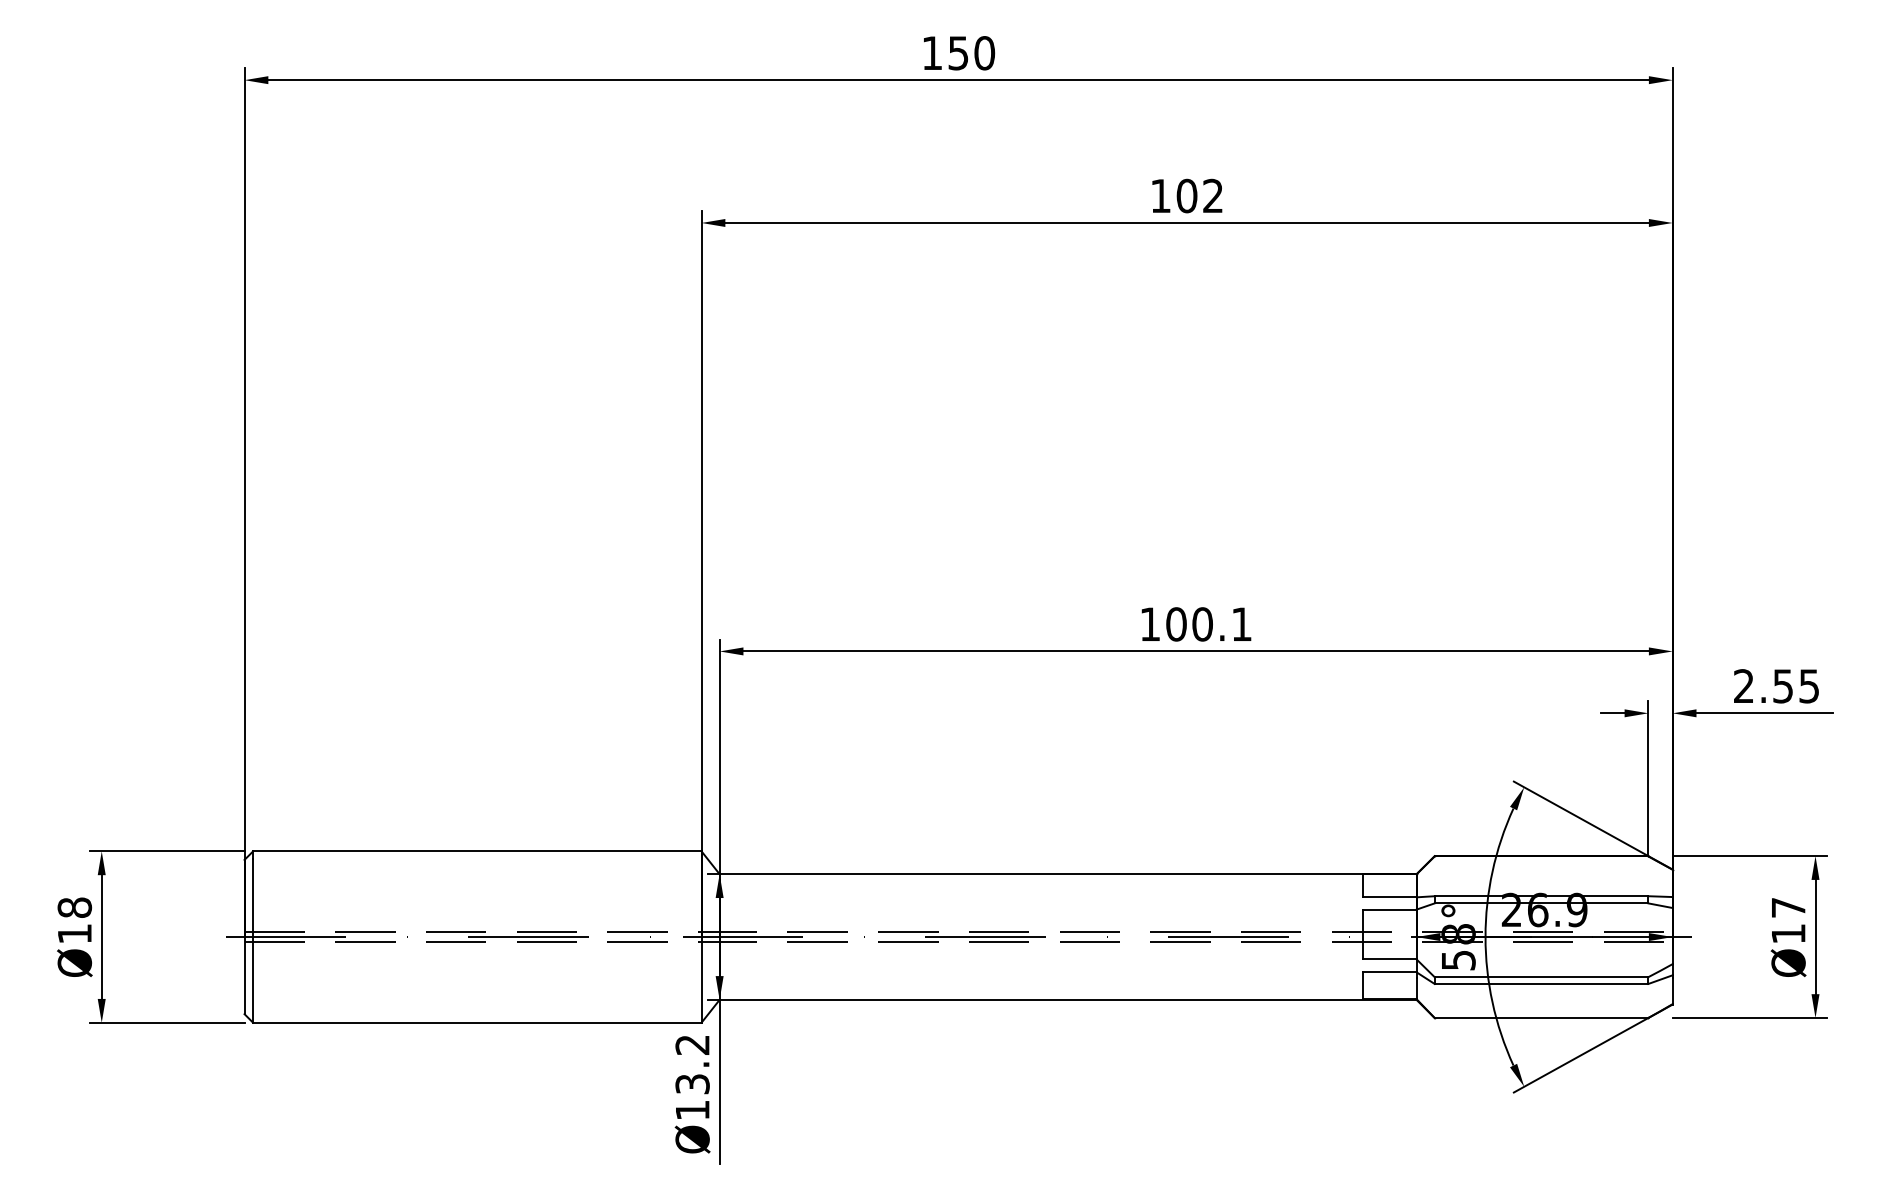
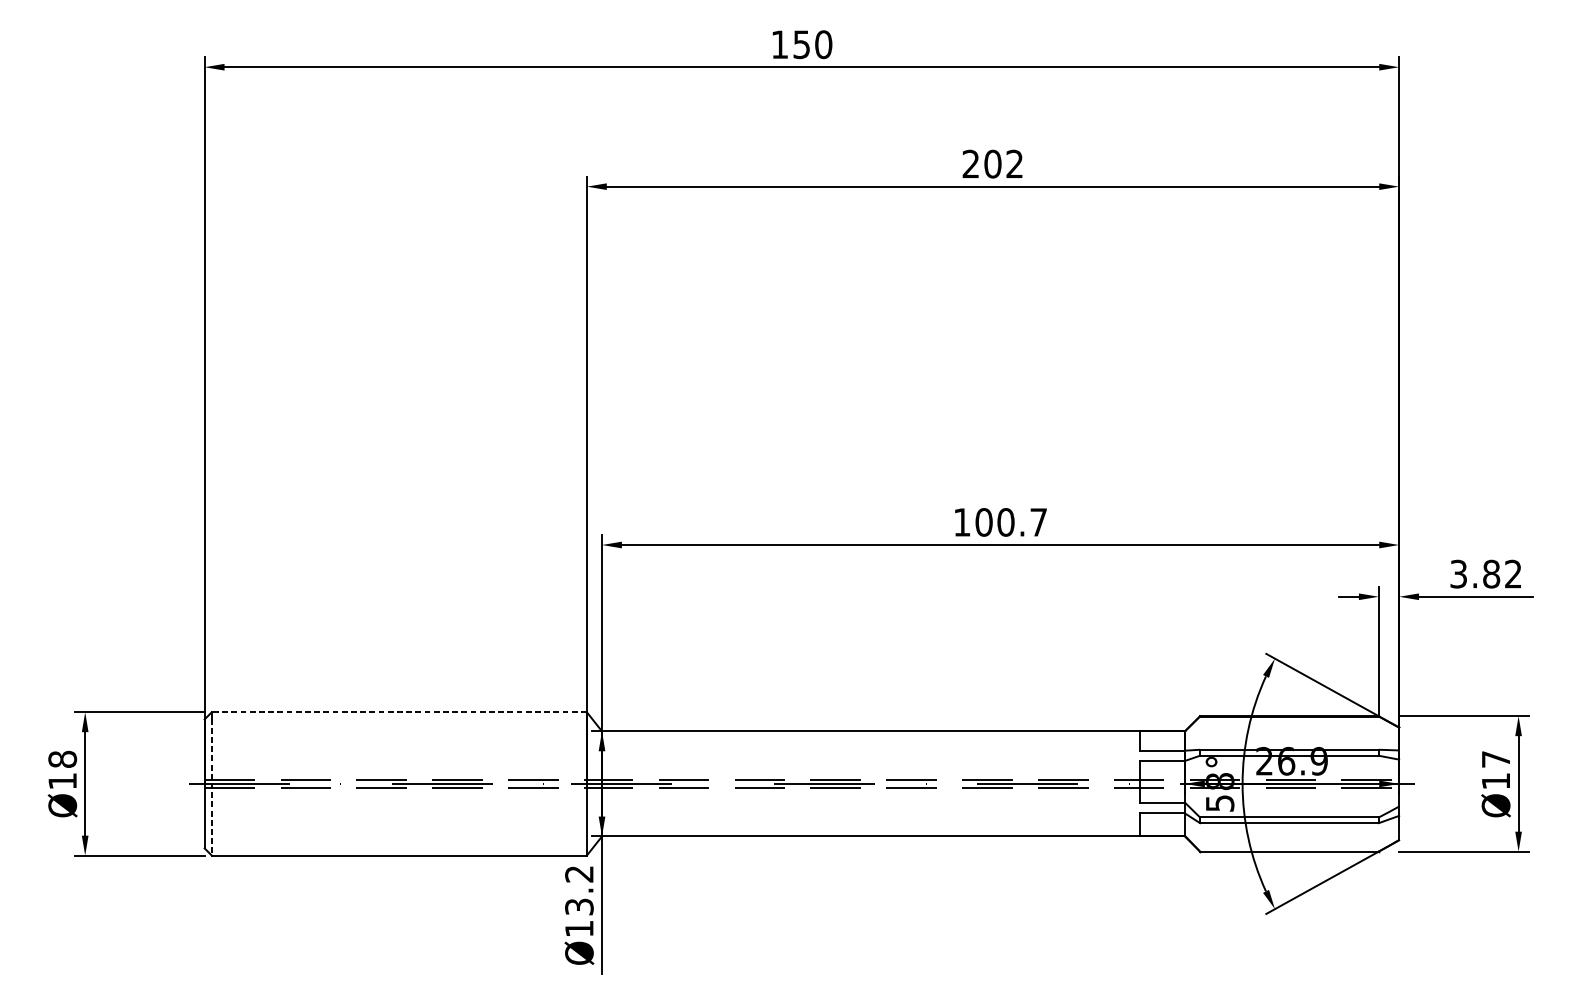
text: (1160, 195) -> (970, 163), 102 -> 202
text: (1241, 623) -> (1038, 521), 100.1 -> 100.7
text: (1776, 686) -> (1485, 574), 2.55 -> 3.82
line: (476, 851) -> (398, 712), solid -> dashed
line: (253, 940) -> (212, 786), solid -> dashed

